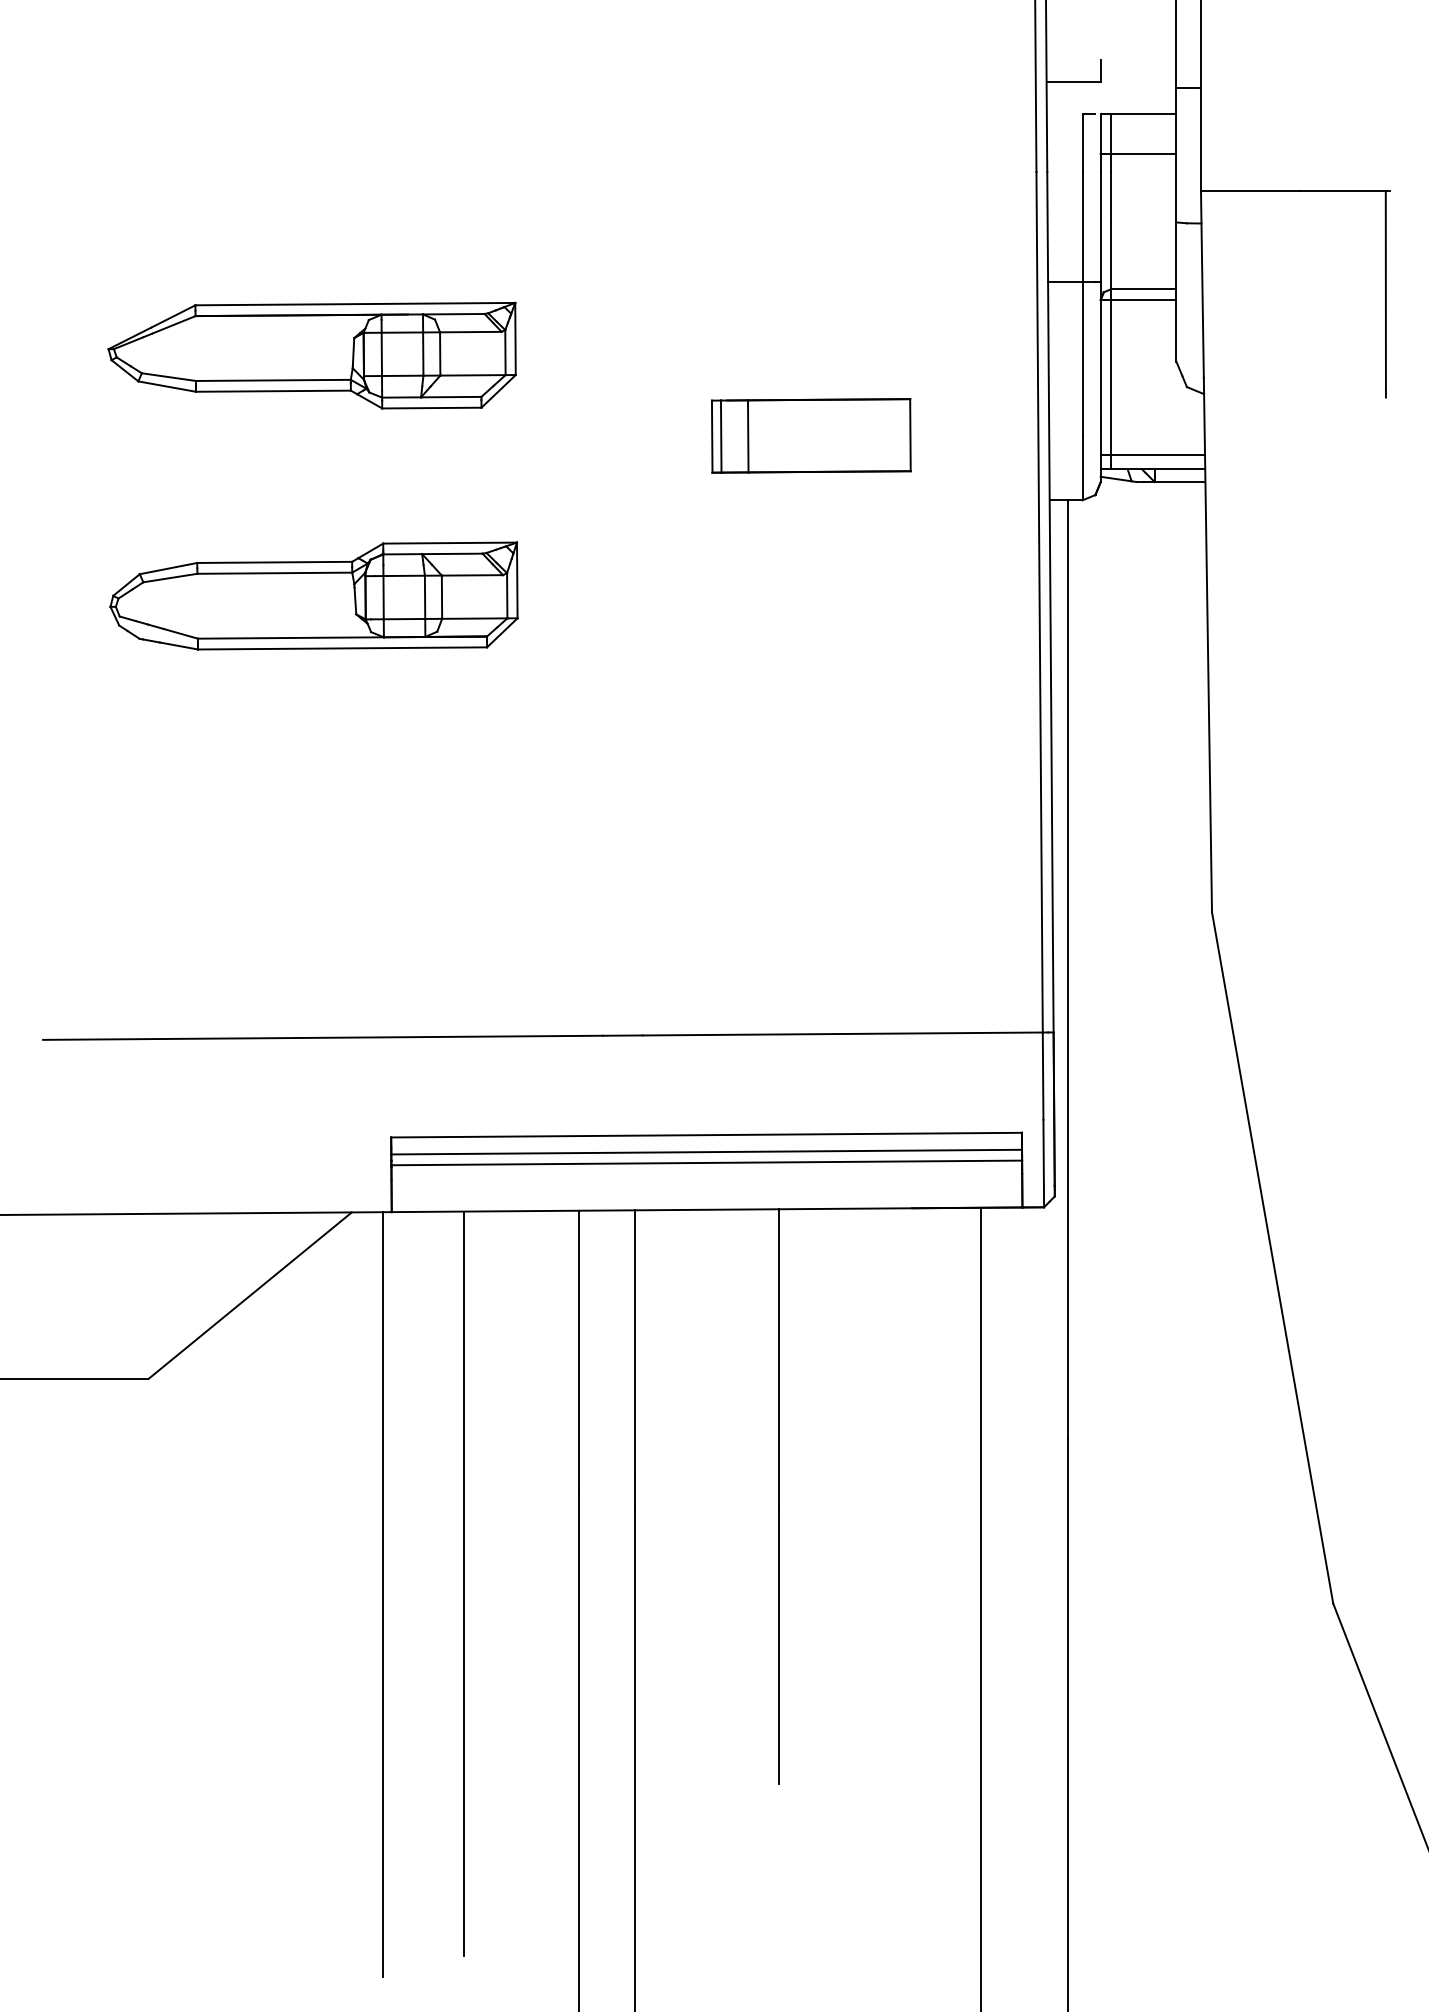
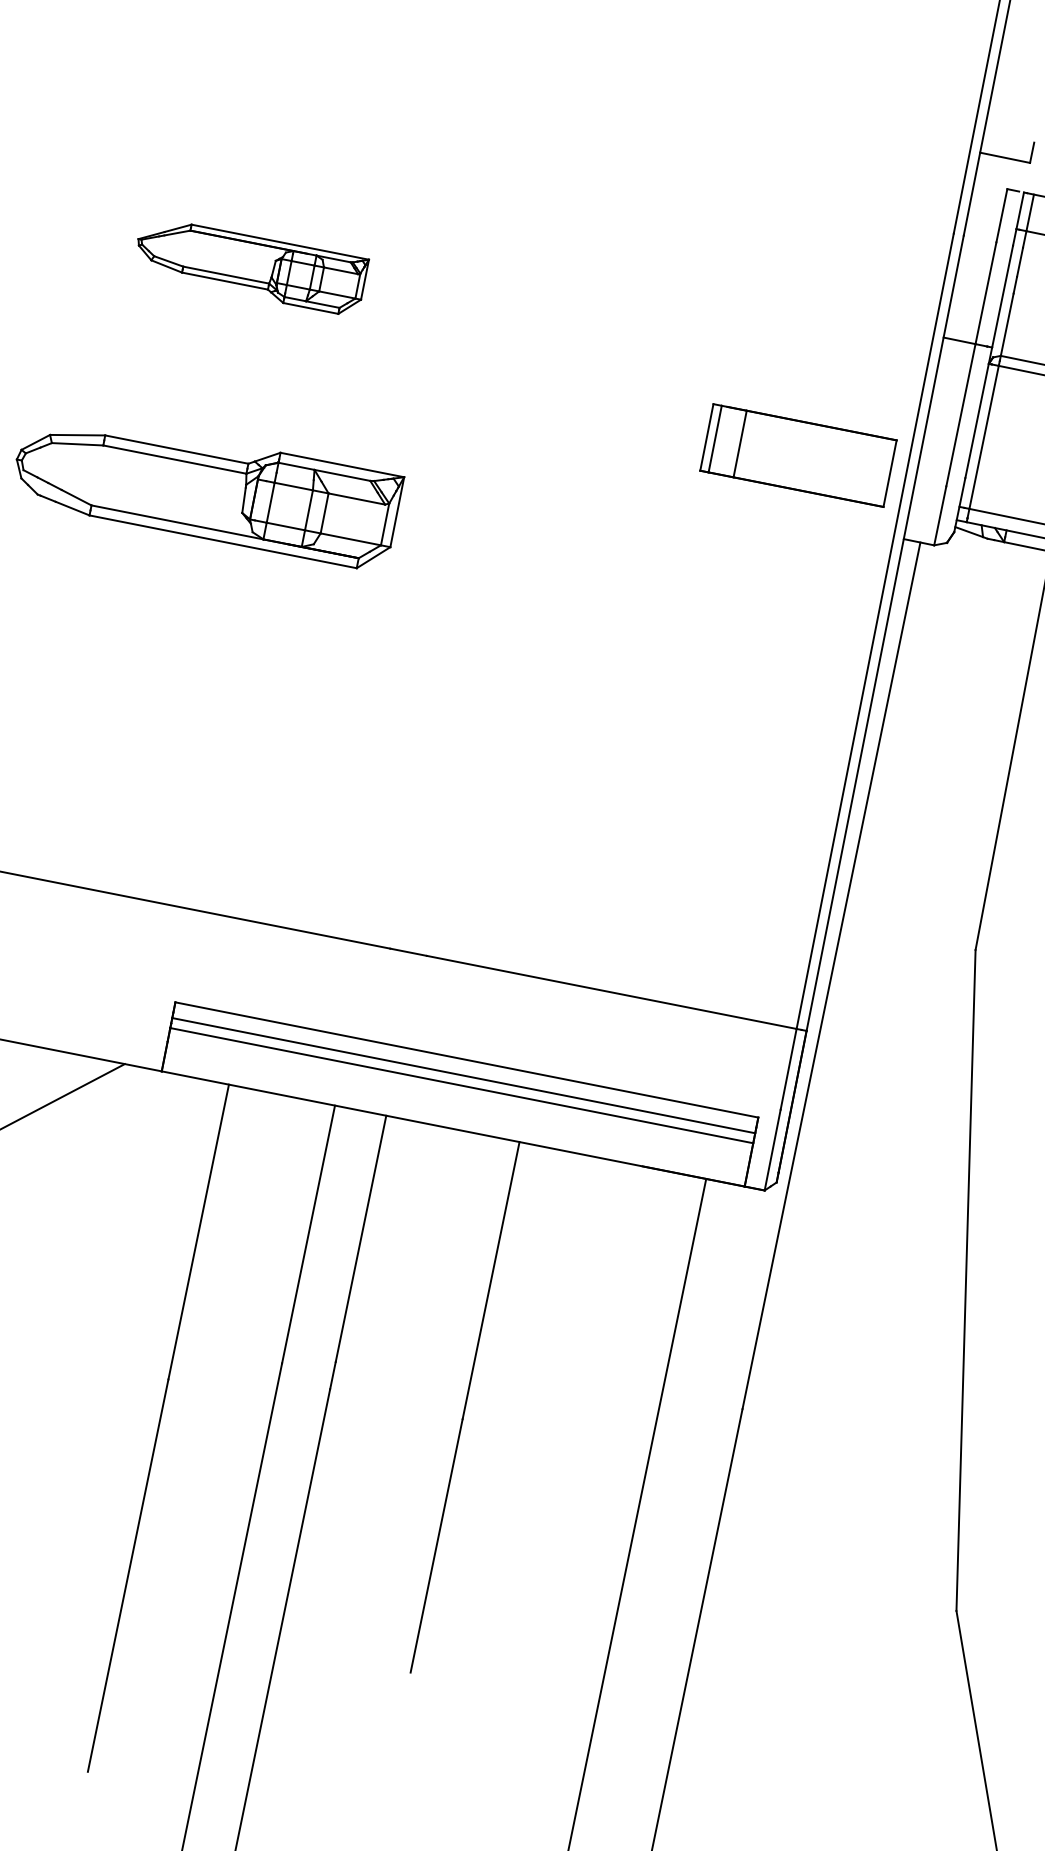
part: (311, 355) -> (249, 265), size x0.6
part: (811, 435) -> (798, 455), moved
line: (382, 1594) -> (80, 1422), removed

